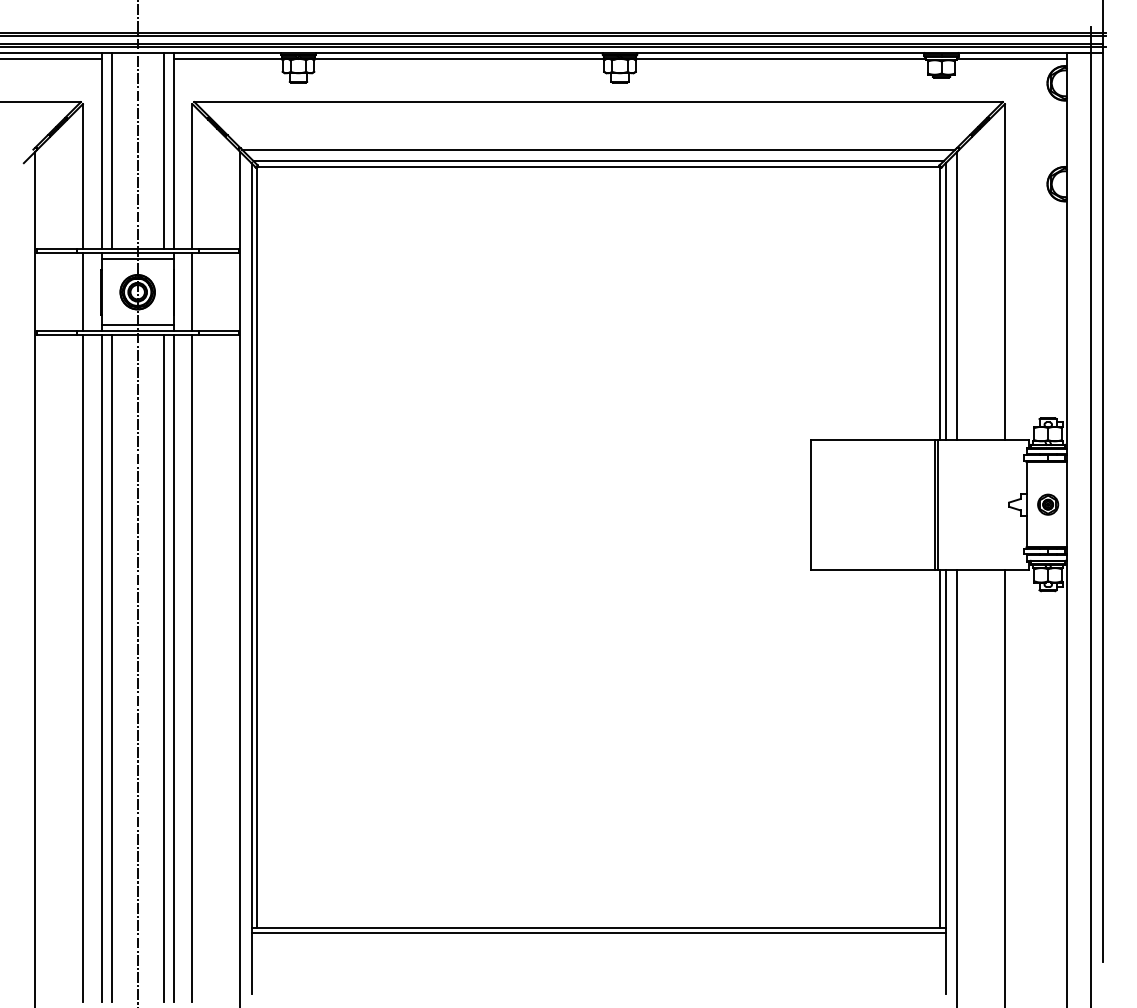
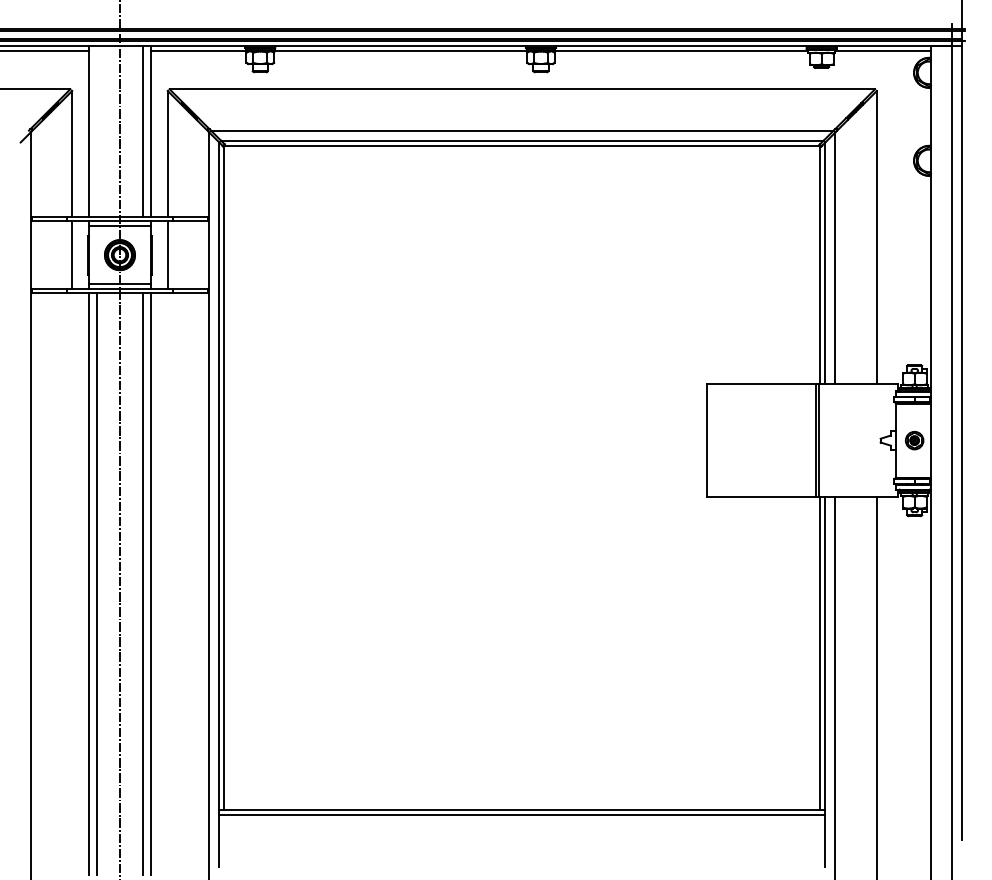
line: (111, 151) -> (97, 132), removed
line: (82, 668) -> (71, 583), removed
line: (192, 668) -> (167, 583), removed

